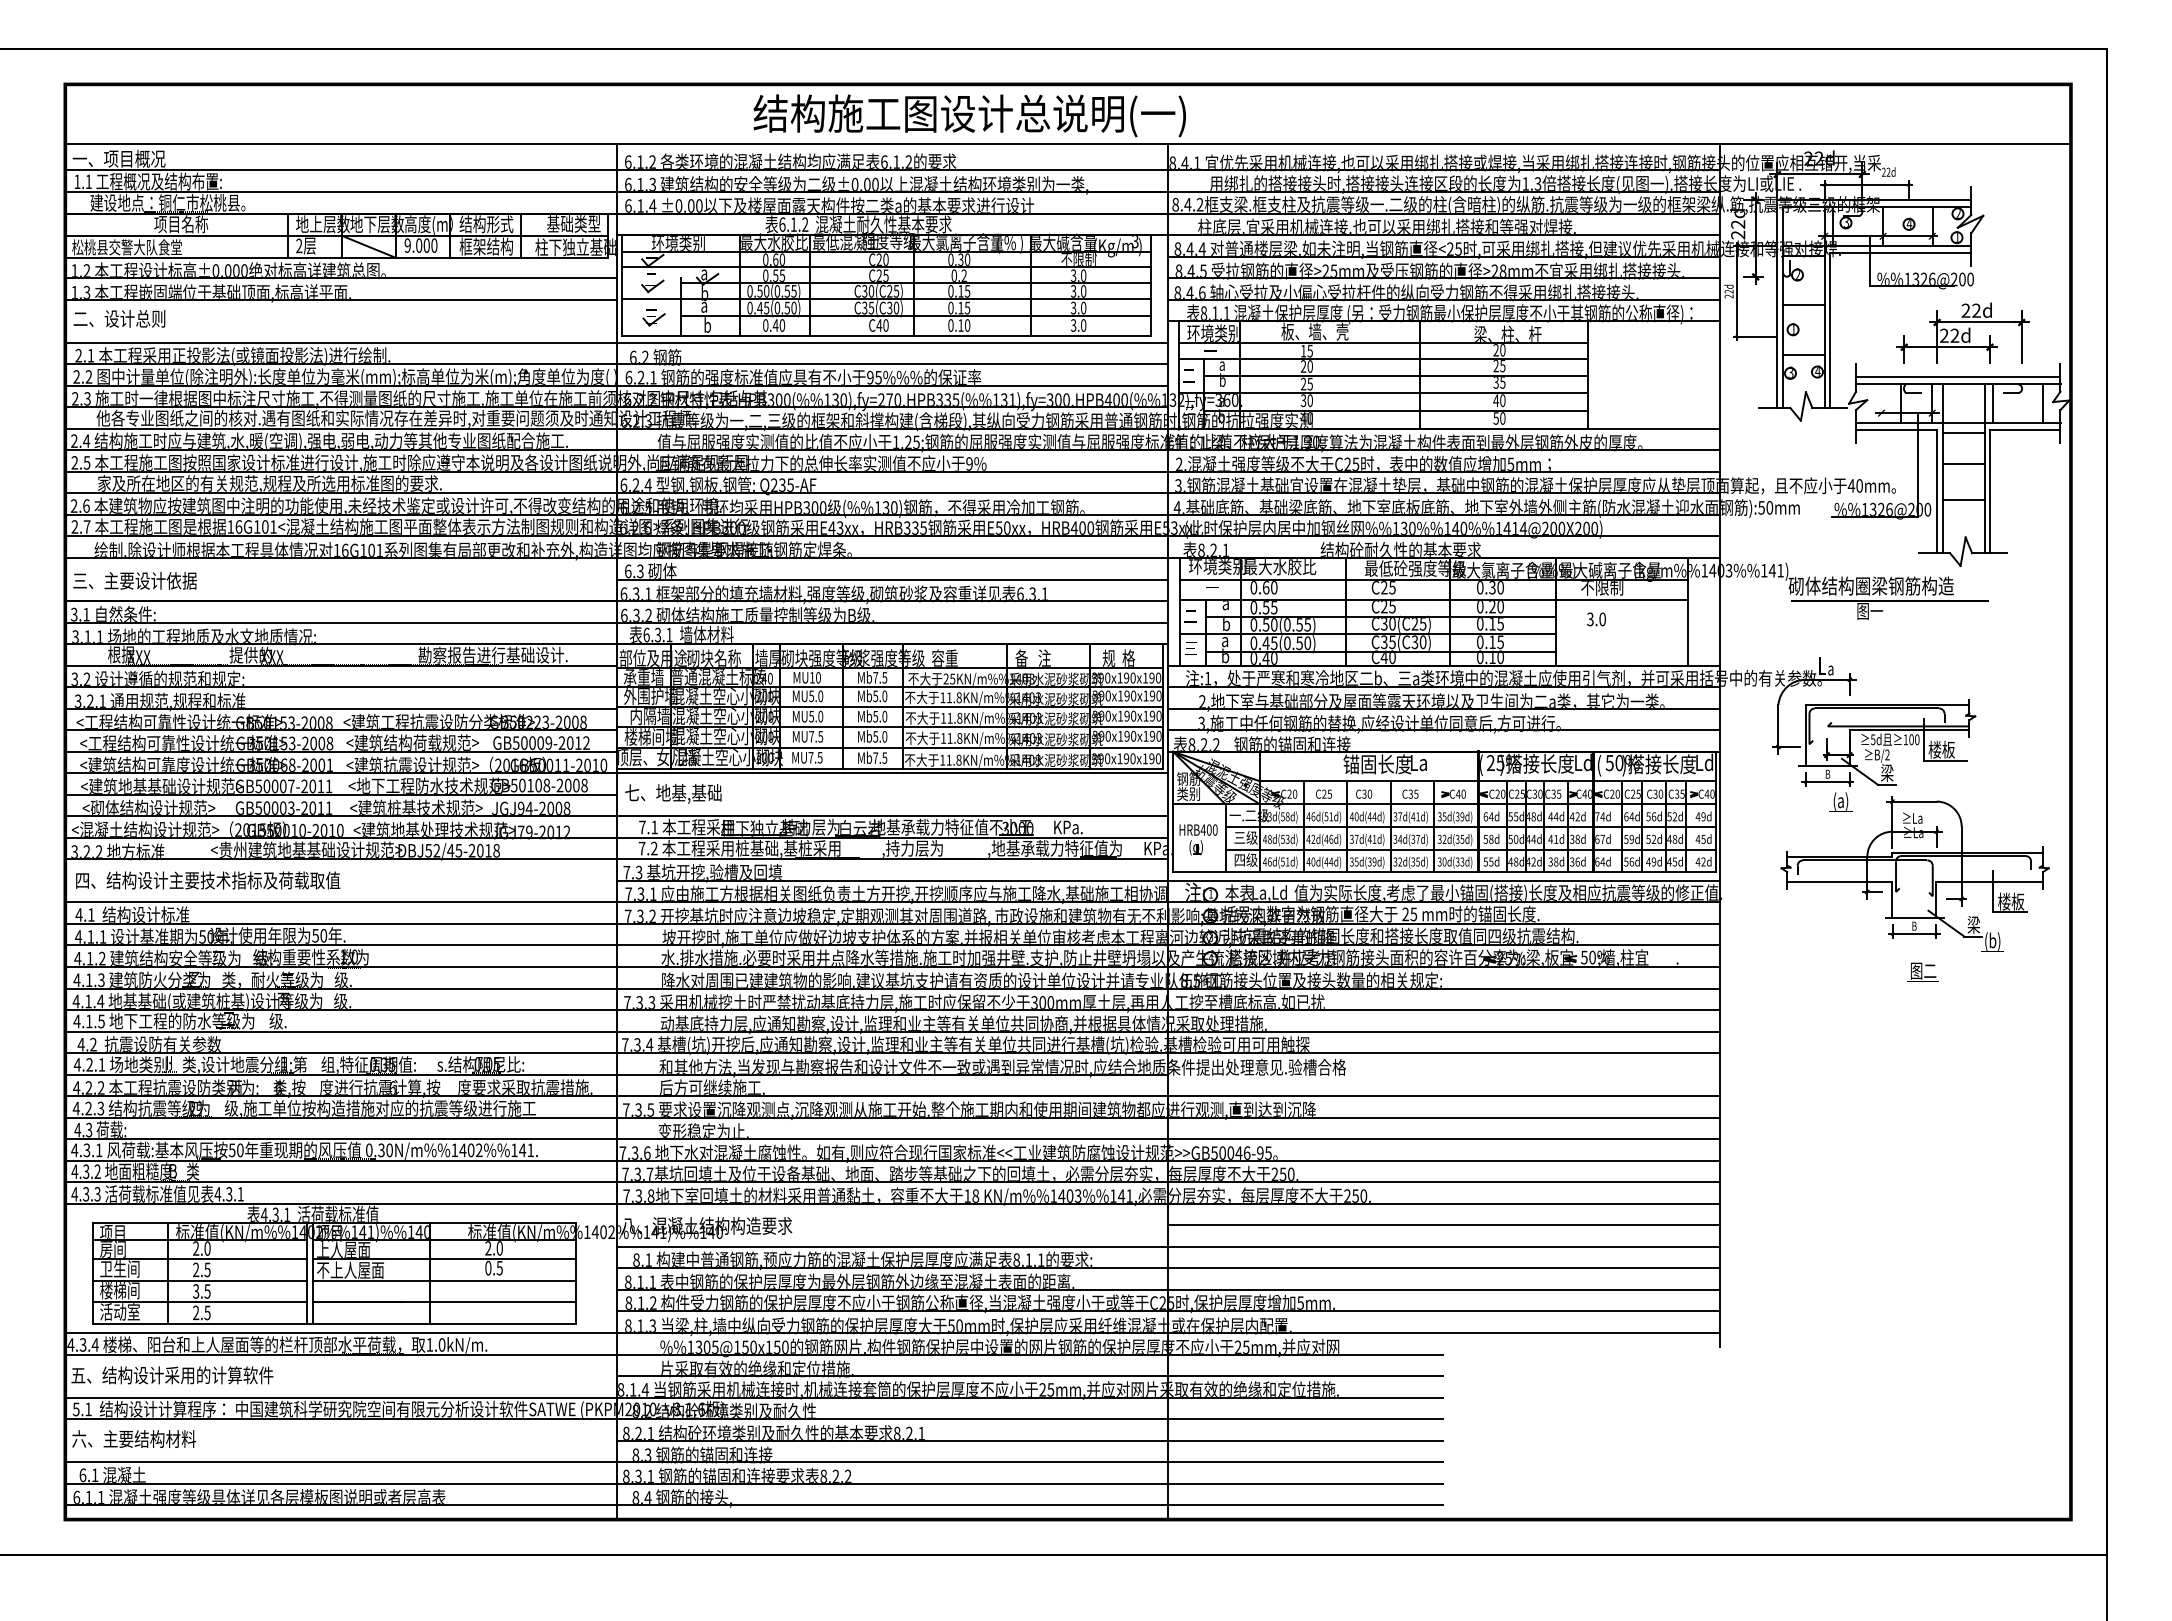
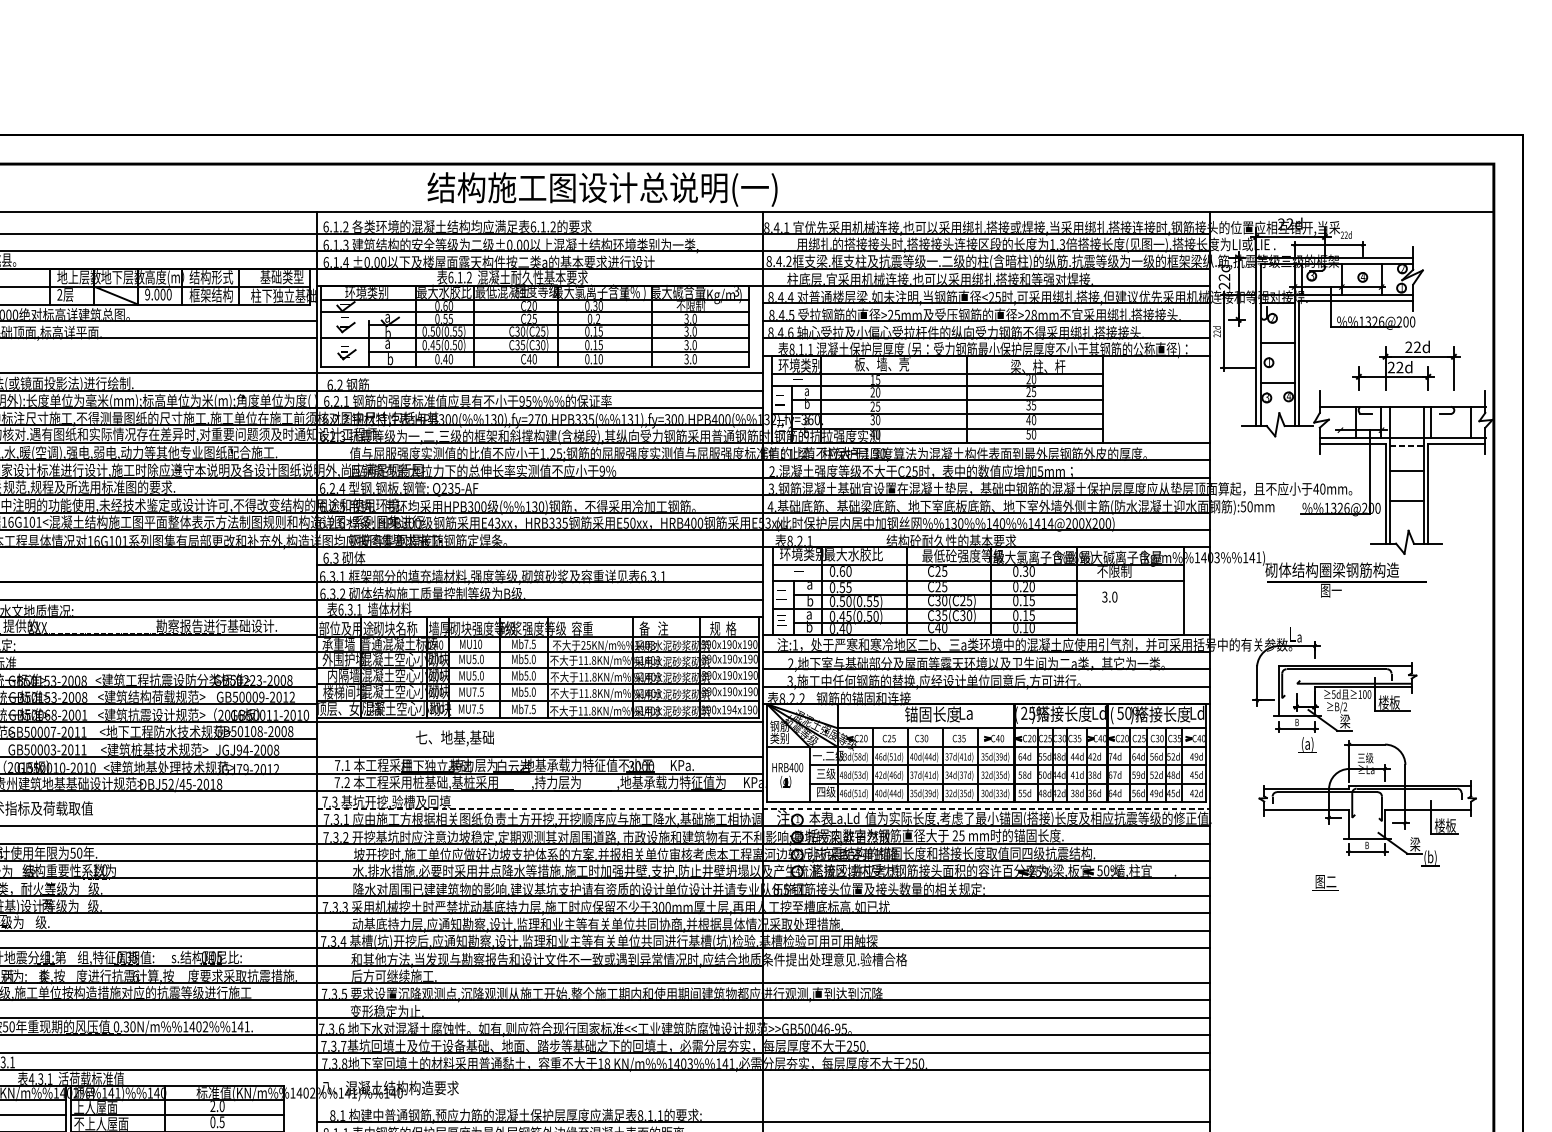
line: (1957, 377) -> (1402, 401), removed
line: (1963, 432) -> (1406, 445), solid -> dashed
text: (1132, 758) -> (734, 709), 390x190x190 -> 390x194x190
text: (673, 793) -> (455, 738), moved
text: (1912, 817) -> (1365, 757), ≥La -> 三级
line: (1168, 880) -> (763, 808), solid -> dashed
text: (1922, 971) -> (1325, 882), moved
line: (1443, 1225) -> (985, 1087), removed
line: (1167, 1246) -> (762, 1104), removed

